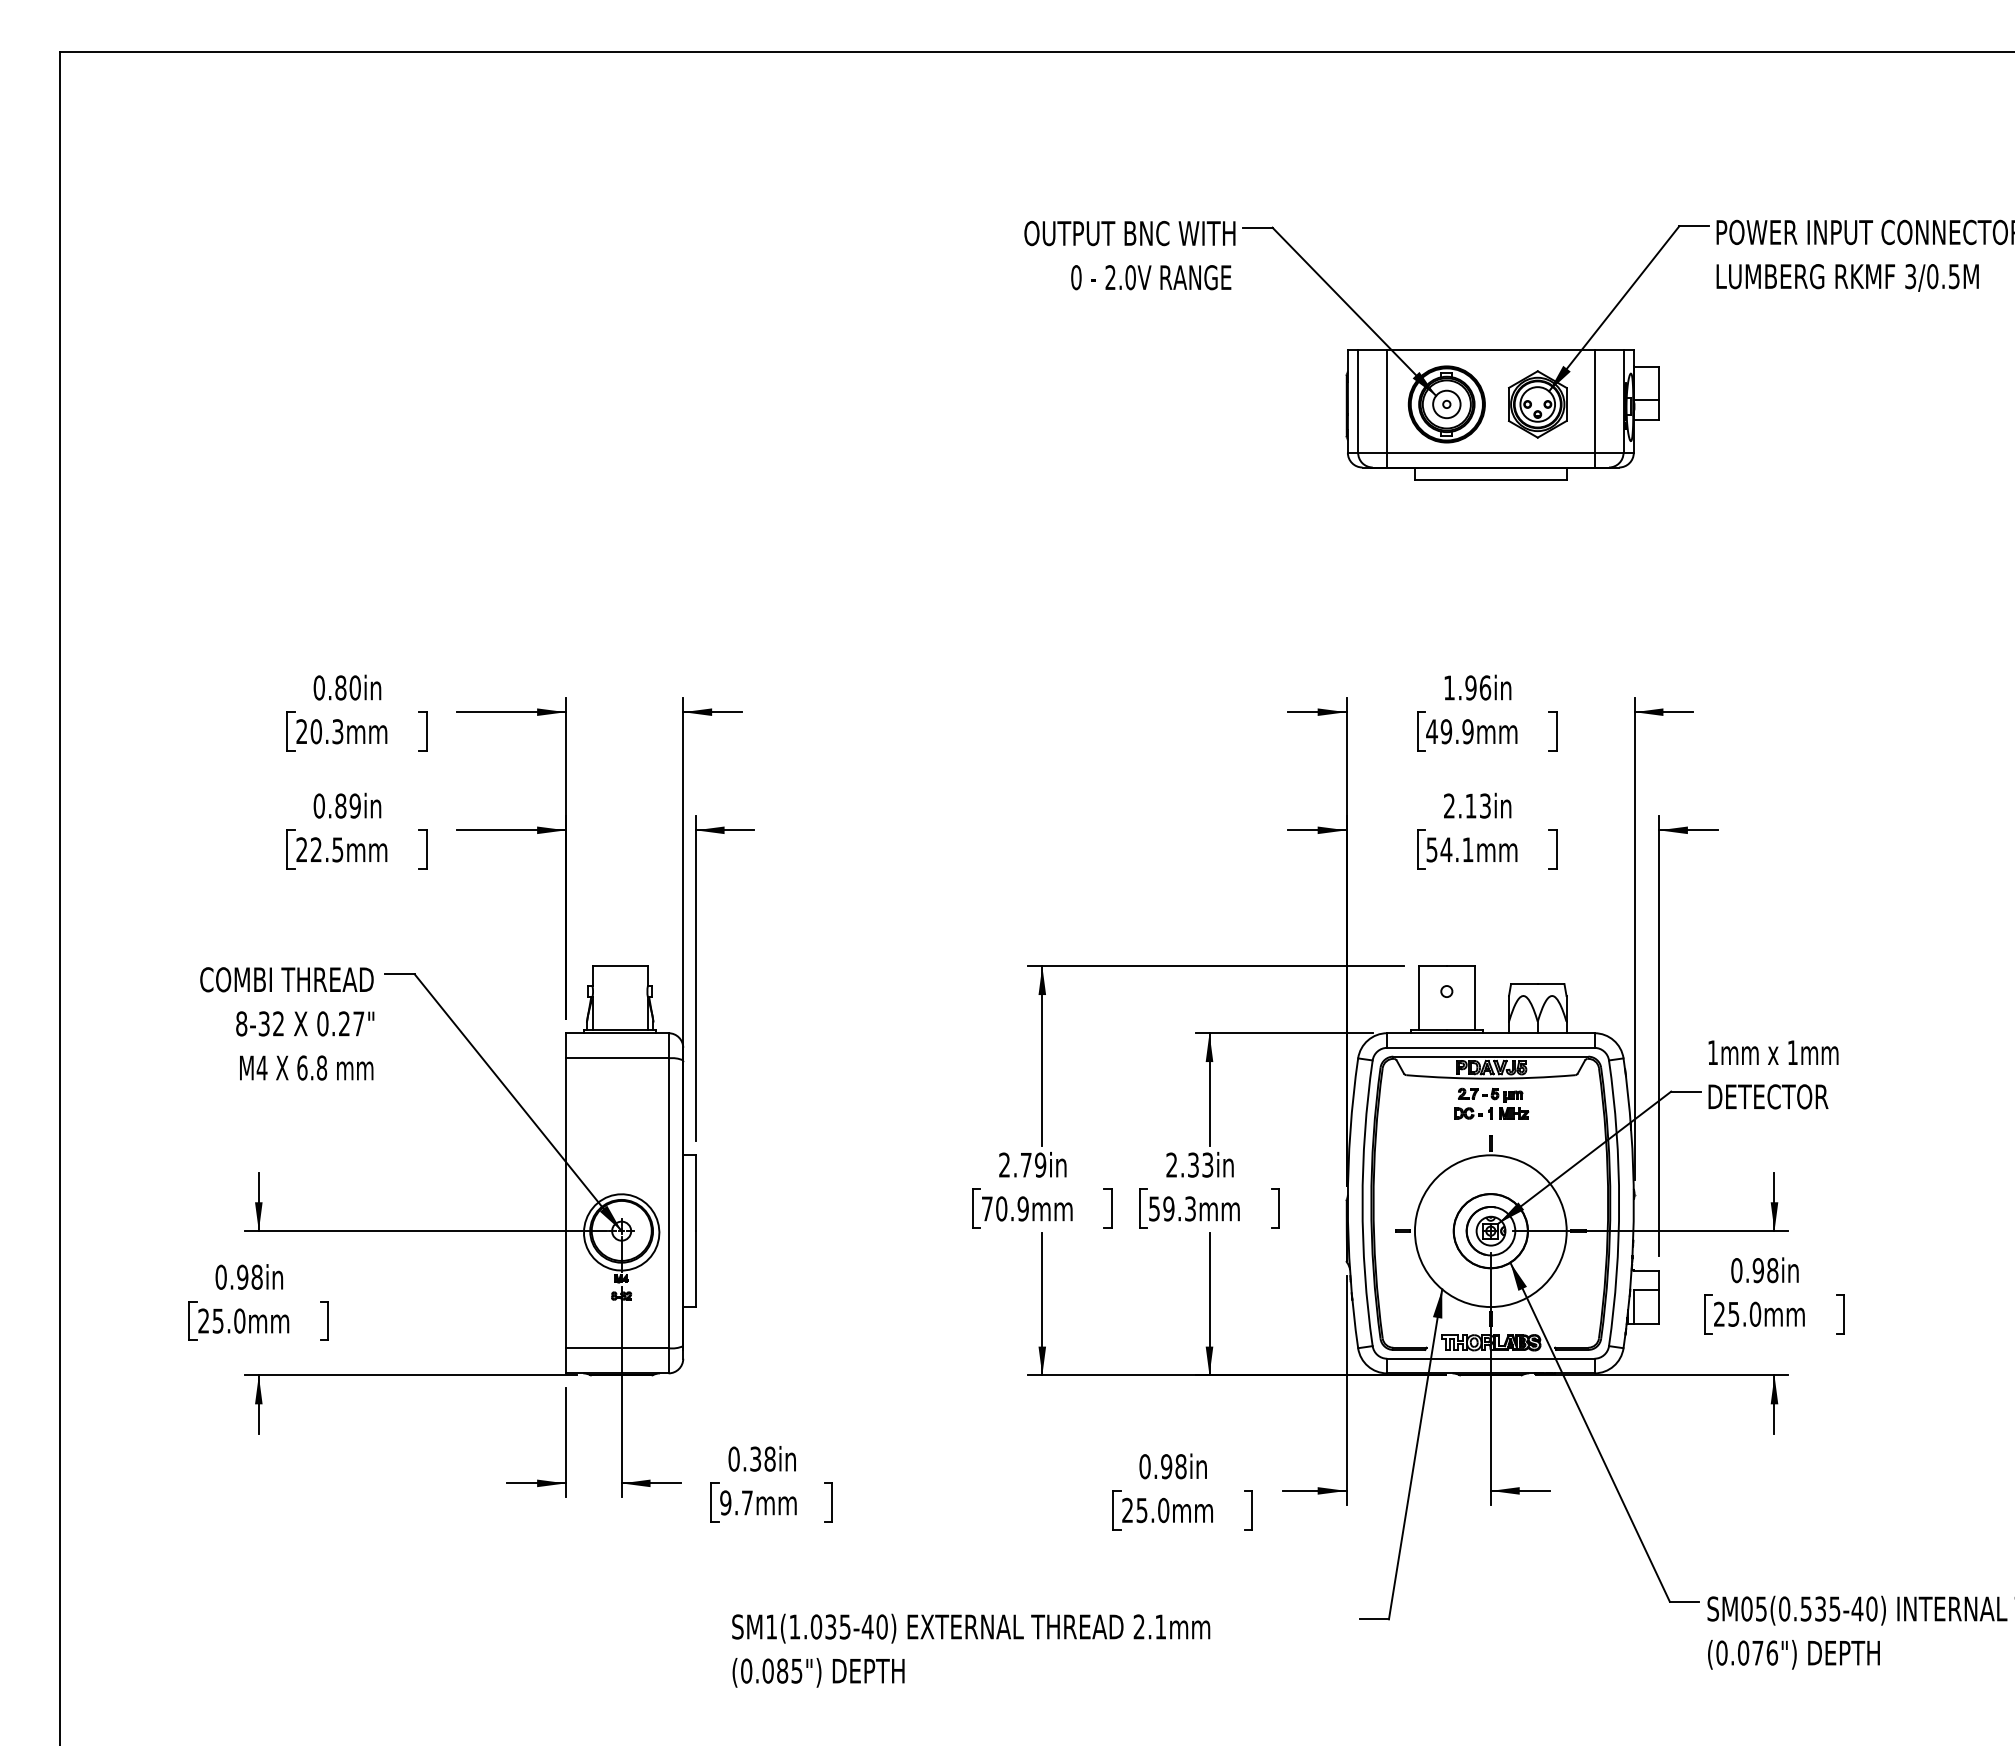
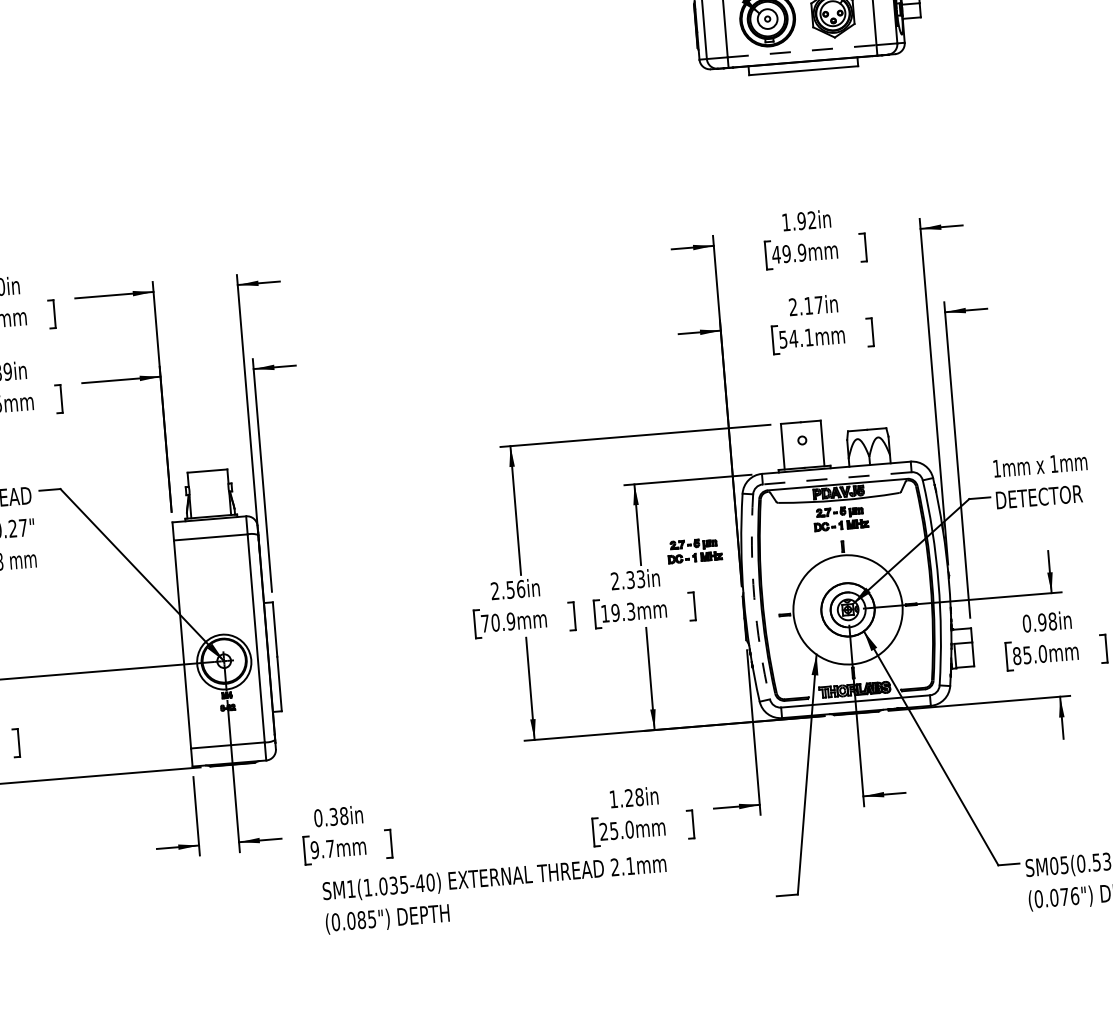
line: (1490, 452) -> (801, 50), solid -> dashed
text: (1485, 687) -> (812, 219), 1.96in -> 1.92in
text: (1485, 805) -> (819, 304), 2.13in -> 2.17in
line: (1490, 1047) -> (836, 478), solid -> dashed
part: (1285, 1131) -> (694, 550), added
text: (1033, 1164) -> (515, 589), 2.79in -> 2.56in
arc: (1362, 1203) -> (754, 597), solid -> dashed
text: (1154, 1208) -> (605, 613), 59.3mm -> 19.3mm
text: (1719, 1313) -> (1017, 655), 25.0mm -> 85.0mm
text: (1155, 1466) -> (621, 798), 0.98in -> 1.28in
text: (971, 1650) -> (496, 894), moved

